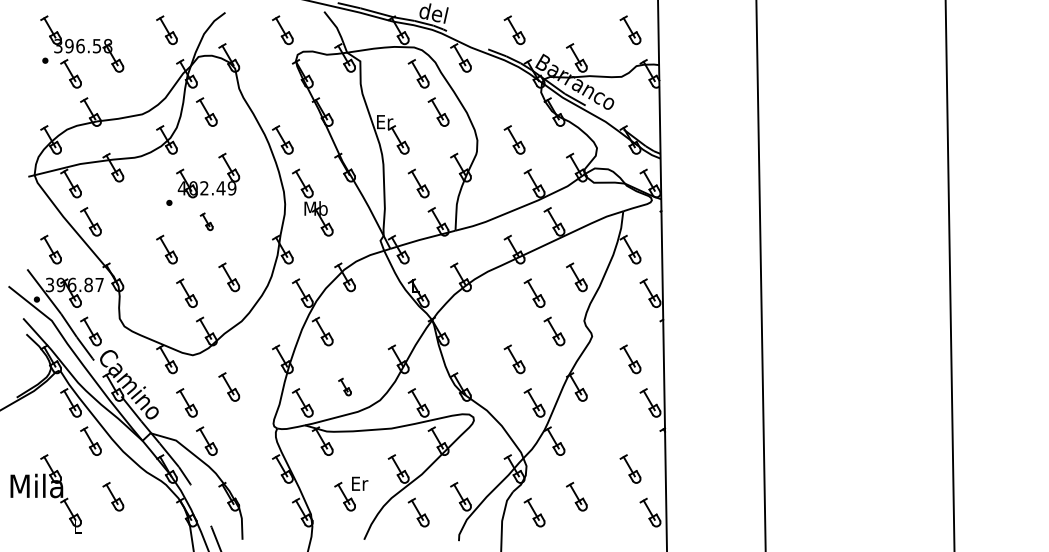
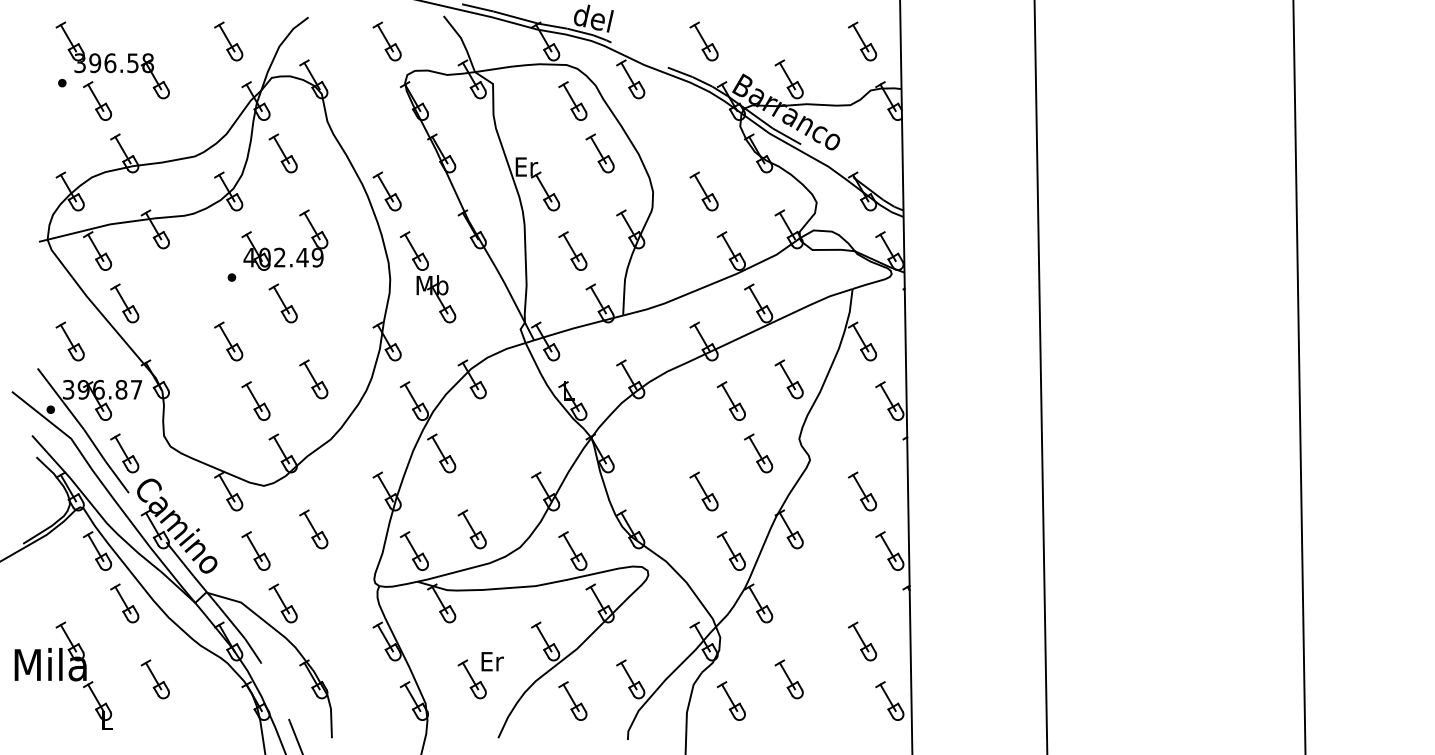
part: (206, 221) -> (282, 303), size x1.67
part: (344, 387) -> (471, 529), size x1.67

